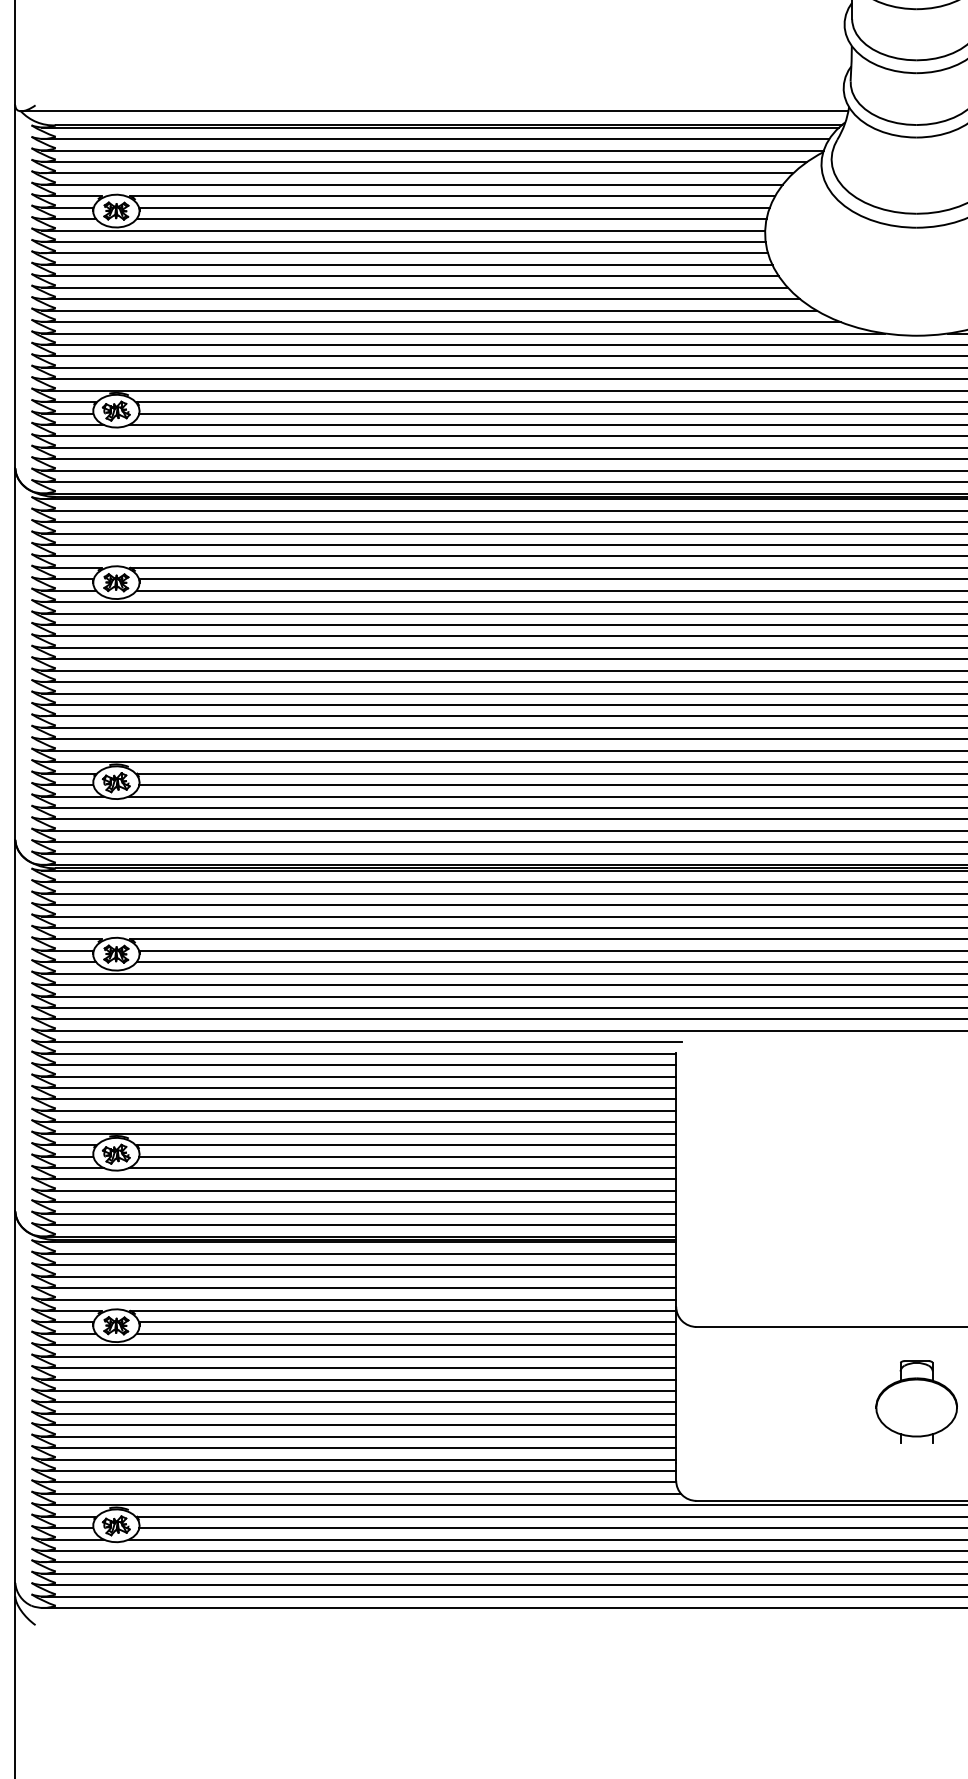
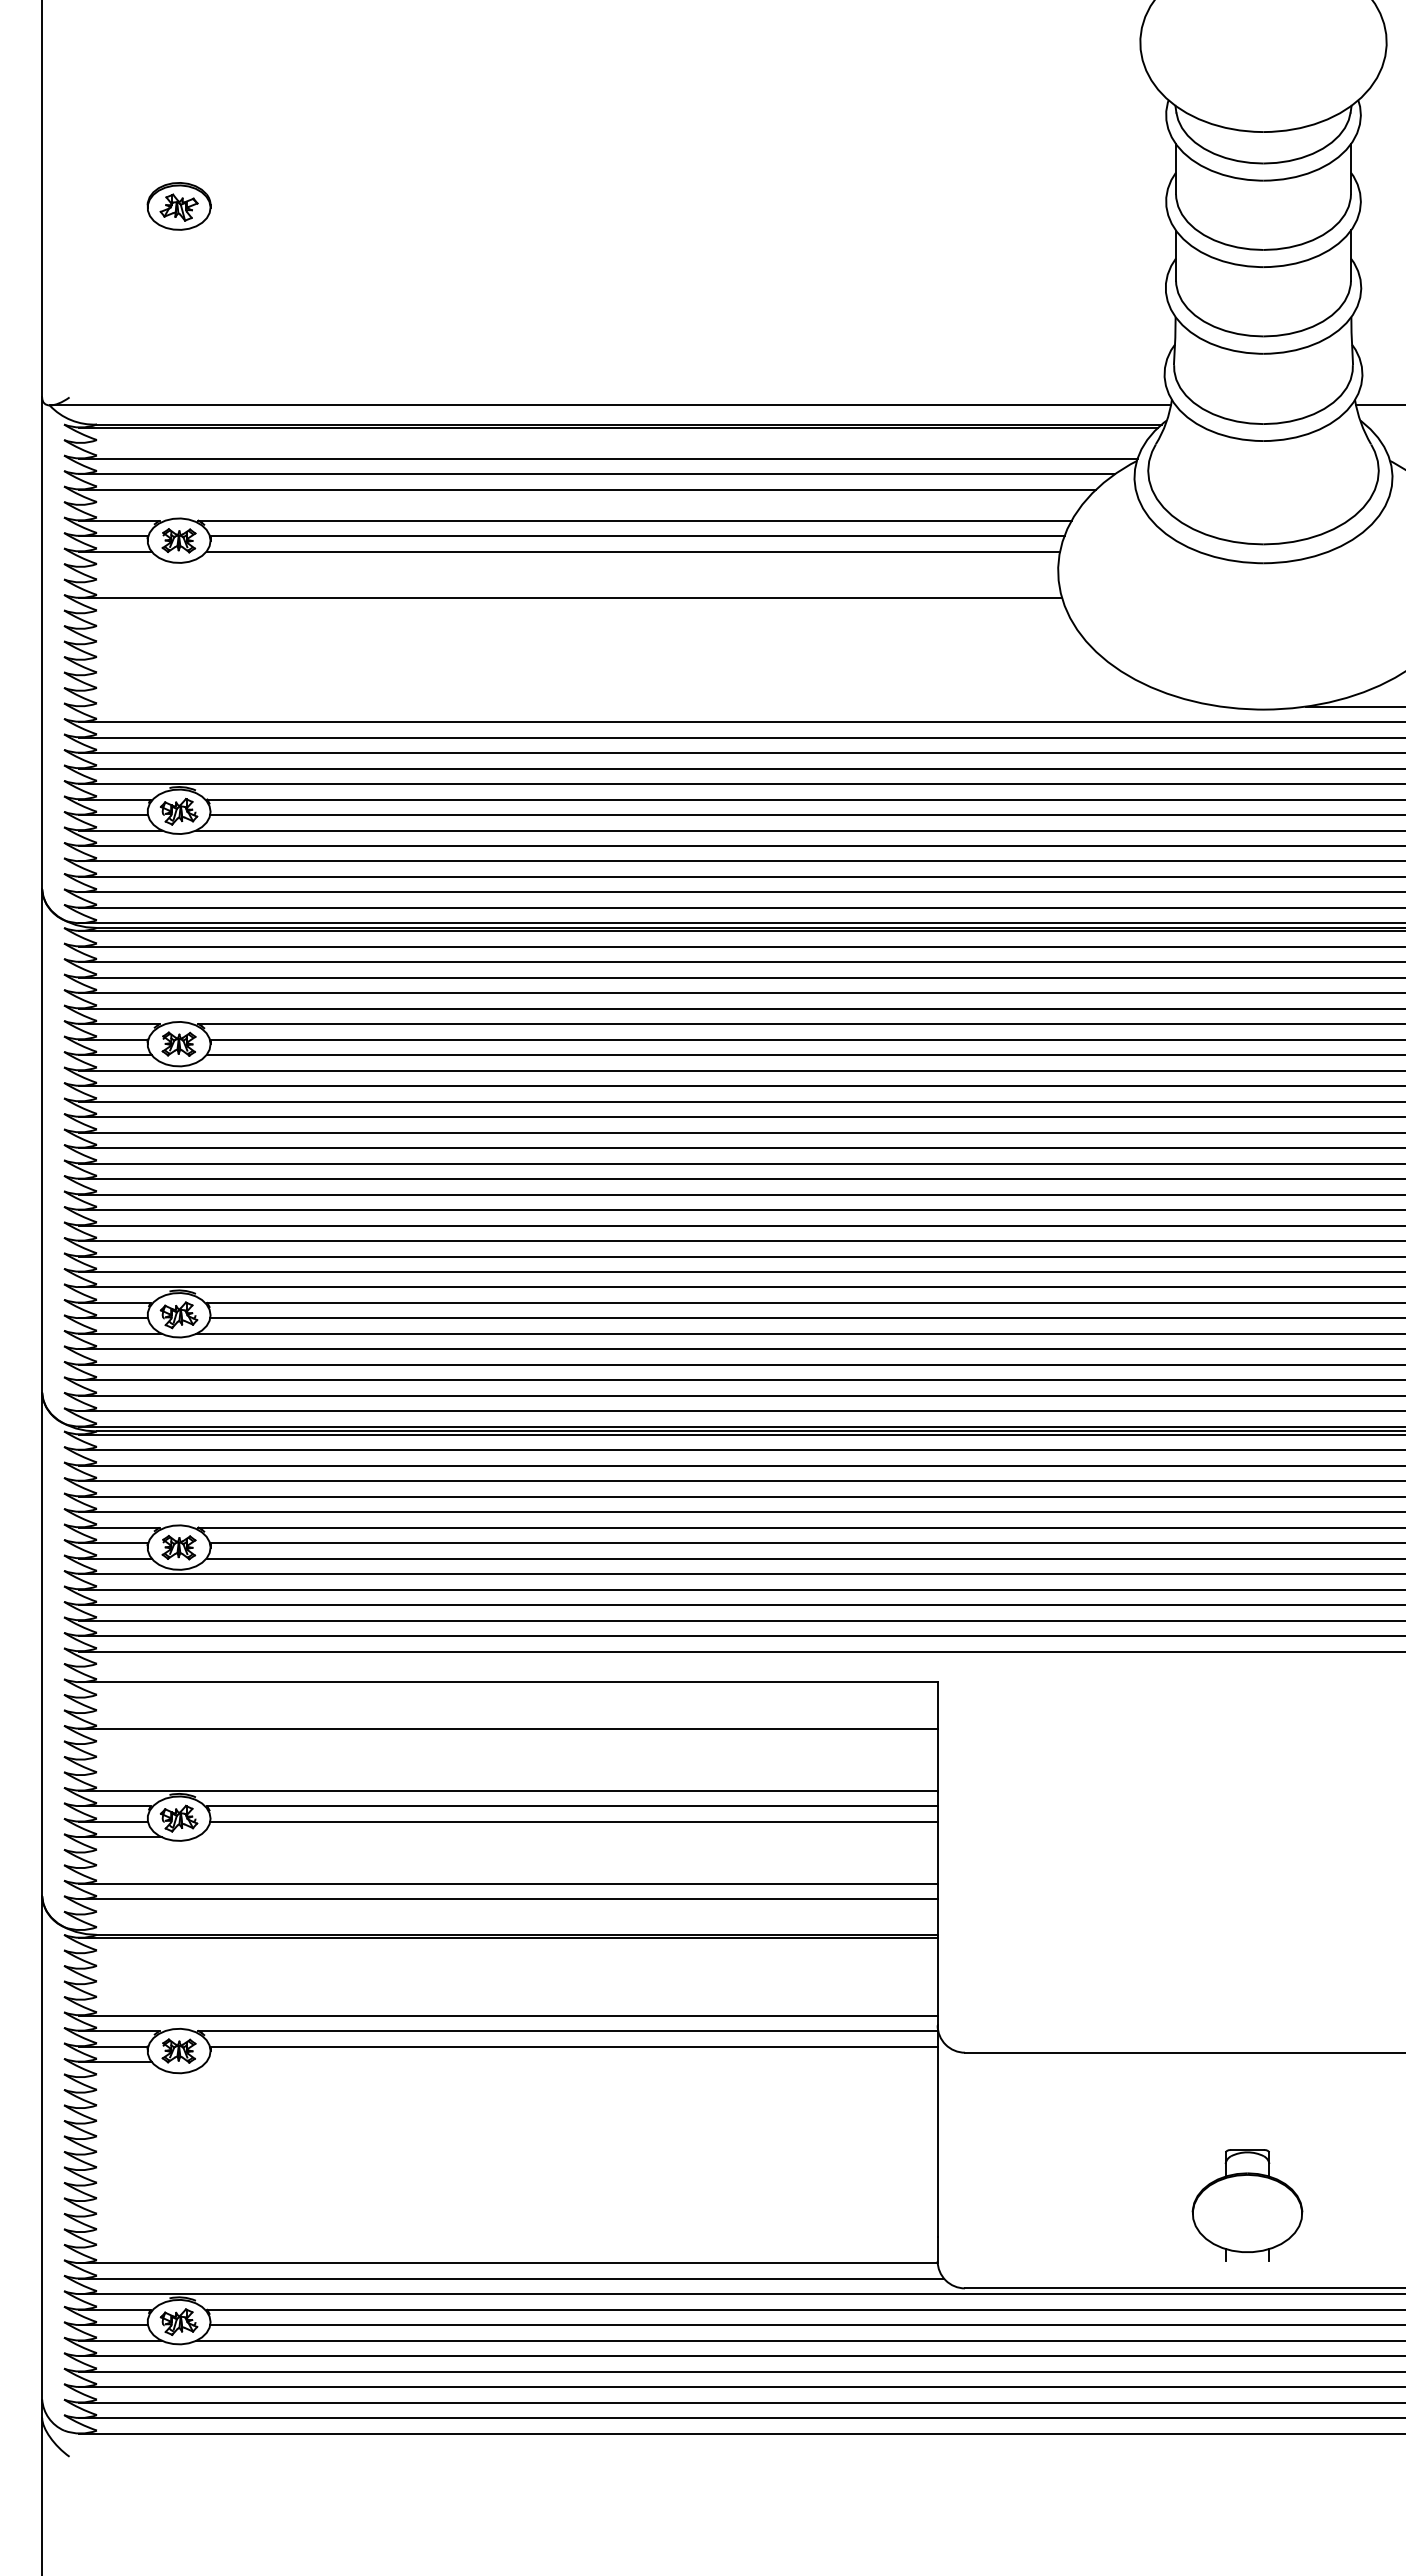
line: (435, 139) -> (611, 443), removed
line: (411, 185) -> (579, 505), removed
line: (403, 230) -> (568, 567), removed
line: (403, 241) -> (568, 582), removed
line: (407, 264) -> (573, 613), removed
line: (410, 276) -> (577, 629), removed
line: (414, 287) -> (583, 644), removed
line: (420, 299) -> (591, 660), removed
line: (429, 310) -> (603, 675), removed
line: (441, 322) -> (619, 691), removed
line: (463, 333) -> (649, 706), removed
line: (361, 1042) -> (511, 1667), removed
line: (358, 1064) -> (507, 1697), removed
line: (358, 1076) -> (507, 1713), removed
line: (358, 1099) -> (507, 1744), removed
line: (358, 1110) -> (507, 1759), removed
line: (358, 1122) -> (507, 1775), removed
line: (402, 1168) -> (566, 1837), removed
line: (358, 1179) -> (507, 1852), removed
line: (358, 1191) -> (507, 1868), removed
line: (358, 1224) -> (507, 1914), removed
line: (358, 1236) -> (507, 1930), removed
line: (358, 1253) -> (507, 1953), removed
line: (358, 1265) -> (507, 1969), removed
line: (358, 1276) -> (507, 1984), removed
line: (358, 1288) -> (507, 2000), removed
line: (405, 1334) -> (571, 2062), removed
line: (358, 1345) -> (507, 2077), removed
line: (358, 1356) -> (507, 2092), removed
line: (358, 1368) -> (507, 2108), removed
line: (358, 1379) -> (507, 2123), removed
line: (358, 1391) -> (507, 2139), removed
line: (358, 1402) -> (507, 2154), removed
part: (916, 1402) -> (1247, 2205), moved
line: (358, 1413) -> (507, 2170), removed
line: (358, 1424) -> (507, 2185), removed
line: (358, 1436) -> (507, 2201), removed
line: (358, 1447) -> (507, 2216), removed
line: (358, 1459) -> (507, 2232), removed
line: (358, 1470) -> (507, 2247), removed

